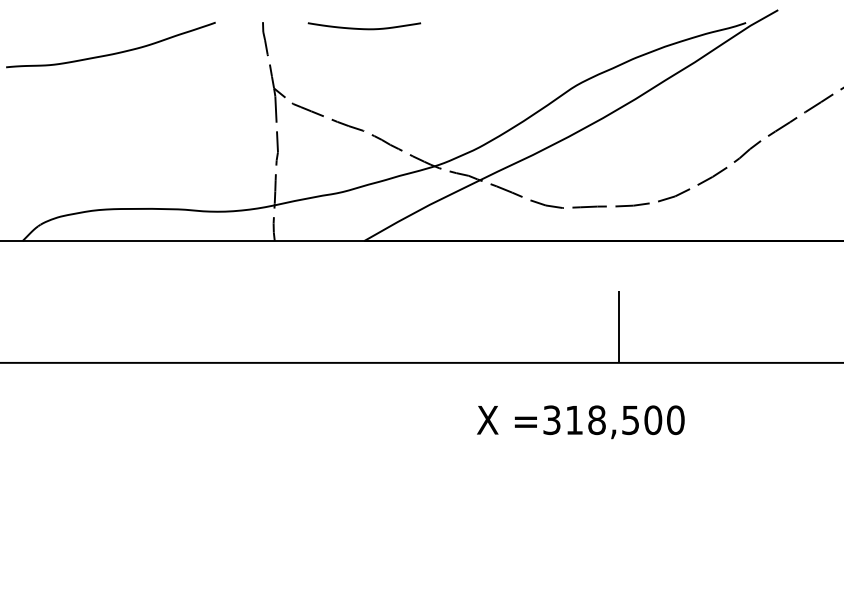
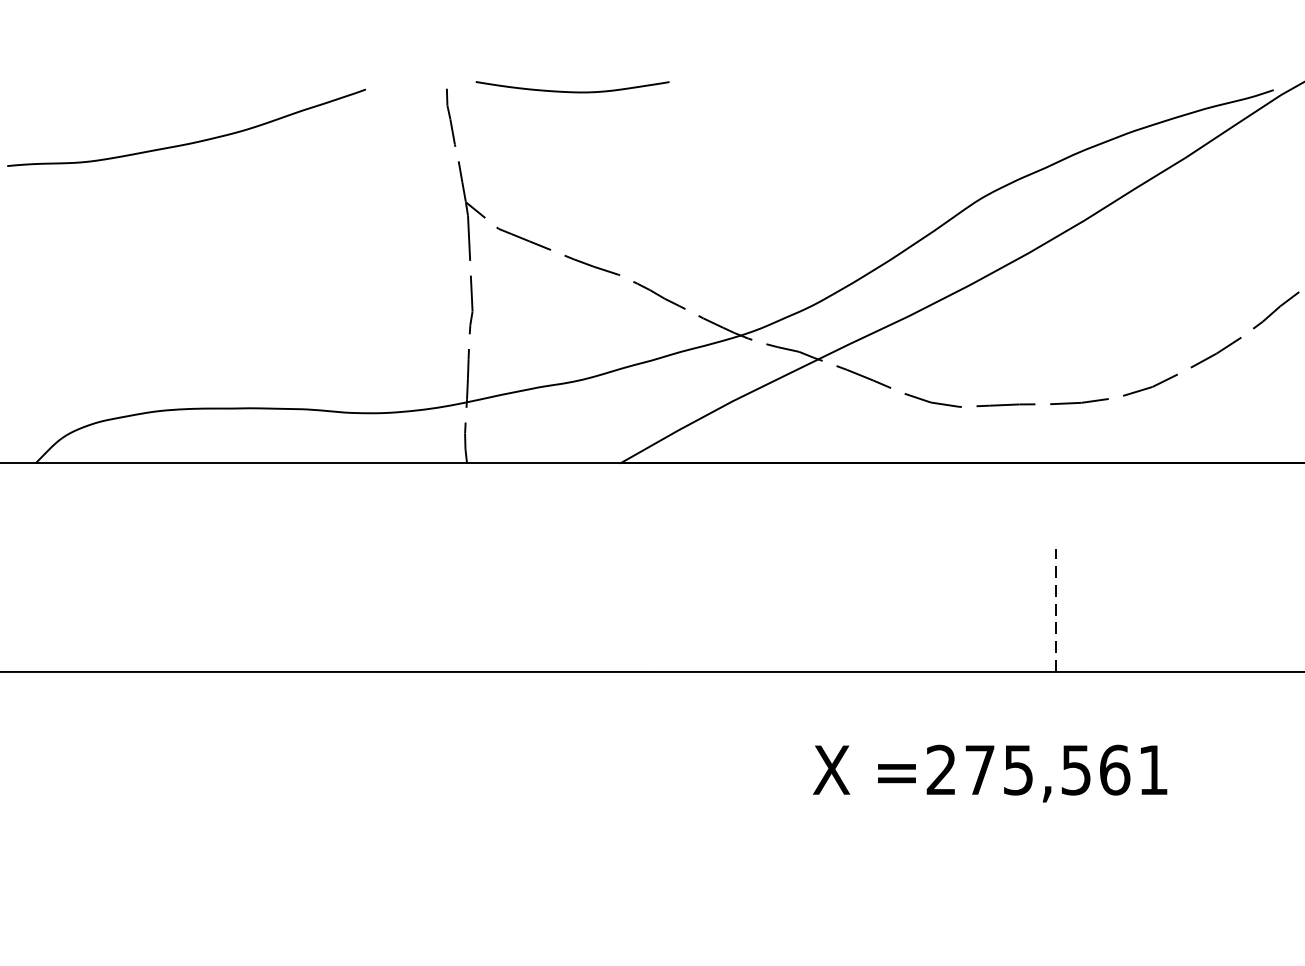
curve: (364, 28) -> (572, 91), moved
line: (619, 327) -> (1057, 611), solid -> dashed
text: (613, 420) -> (1046, 770), =318,500 -> =275,561

